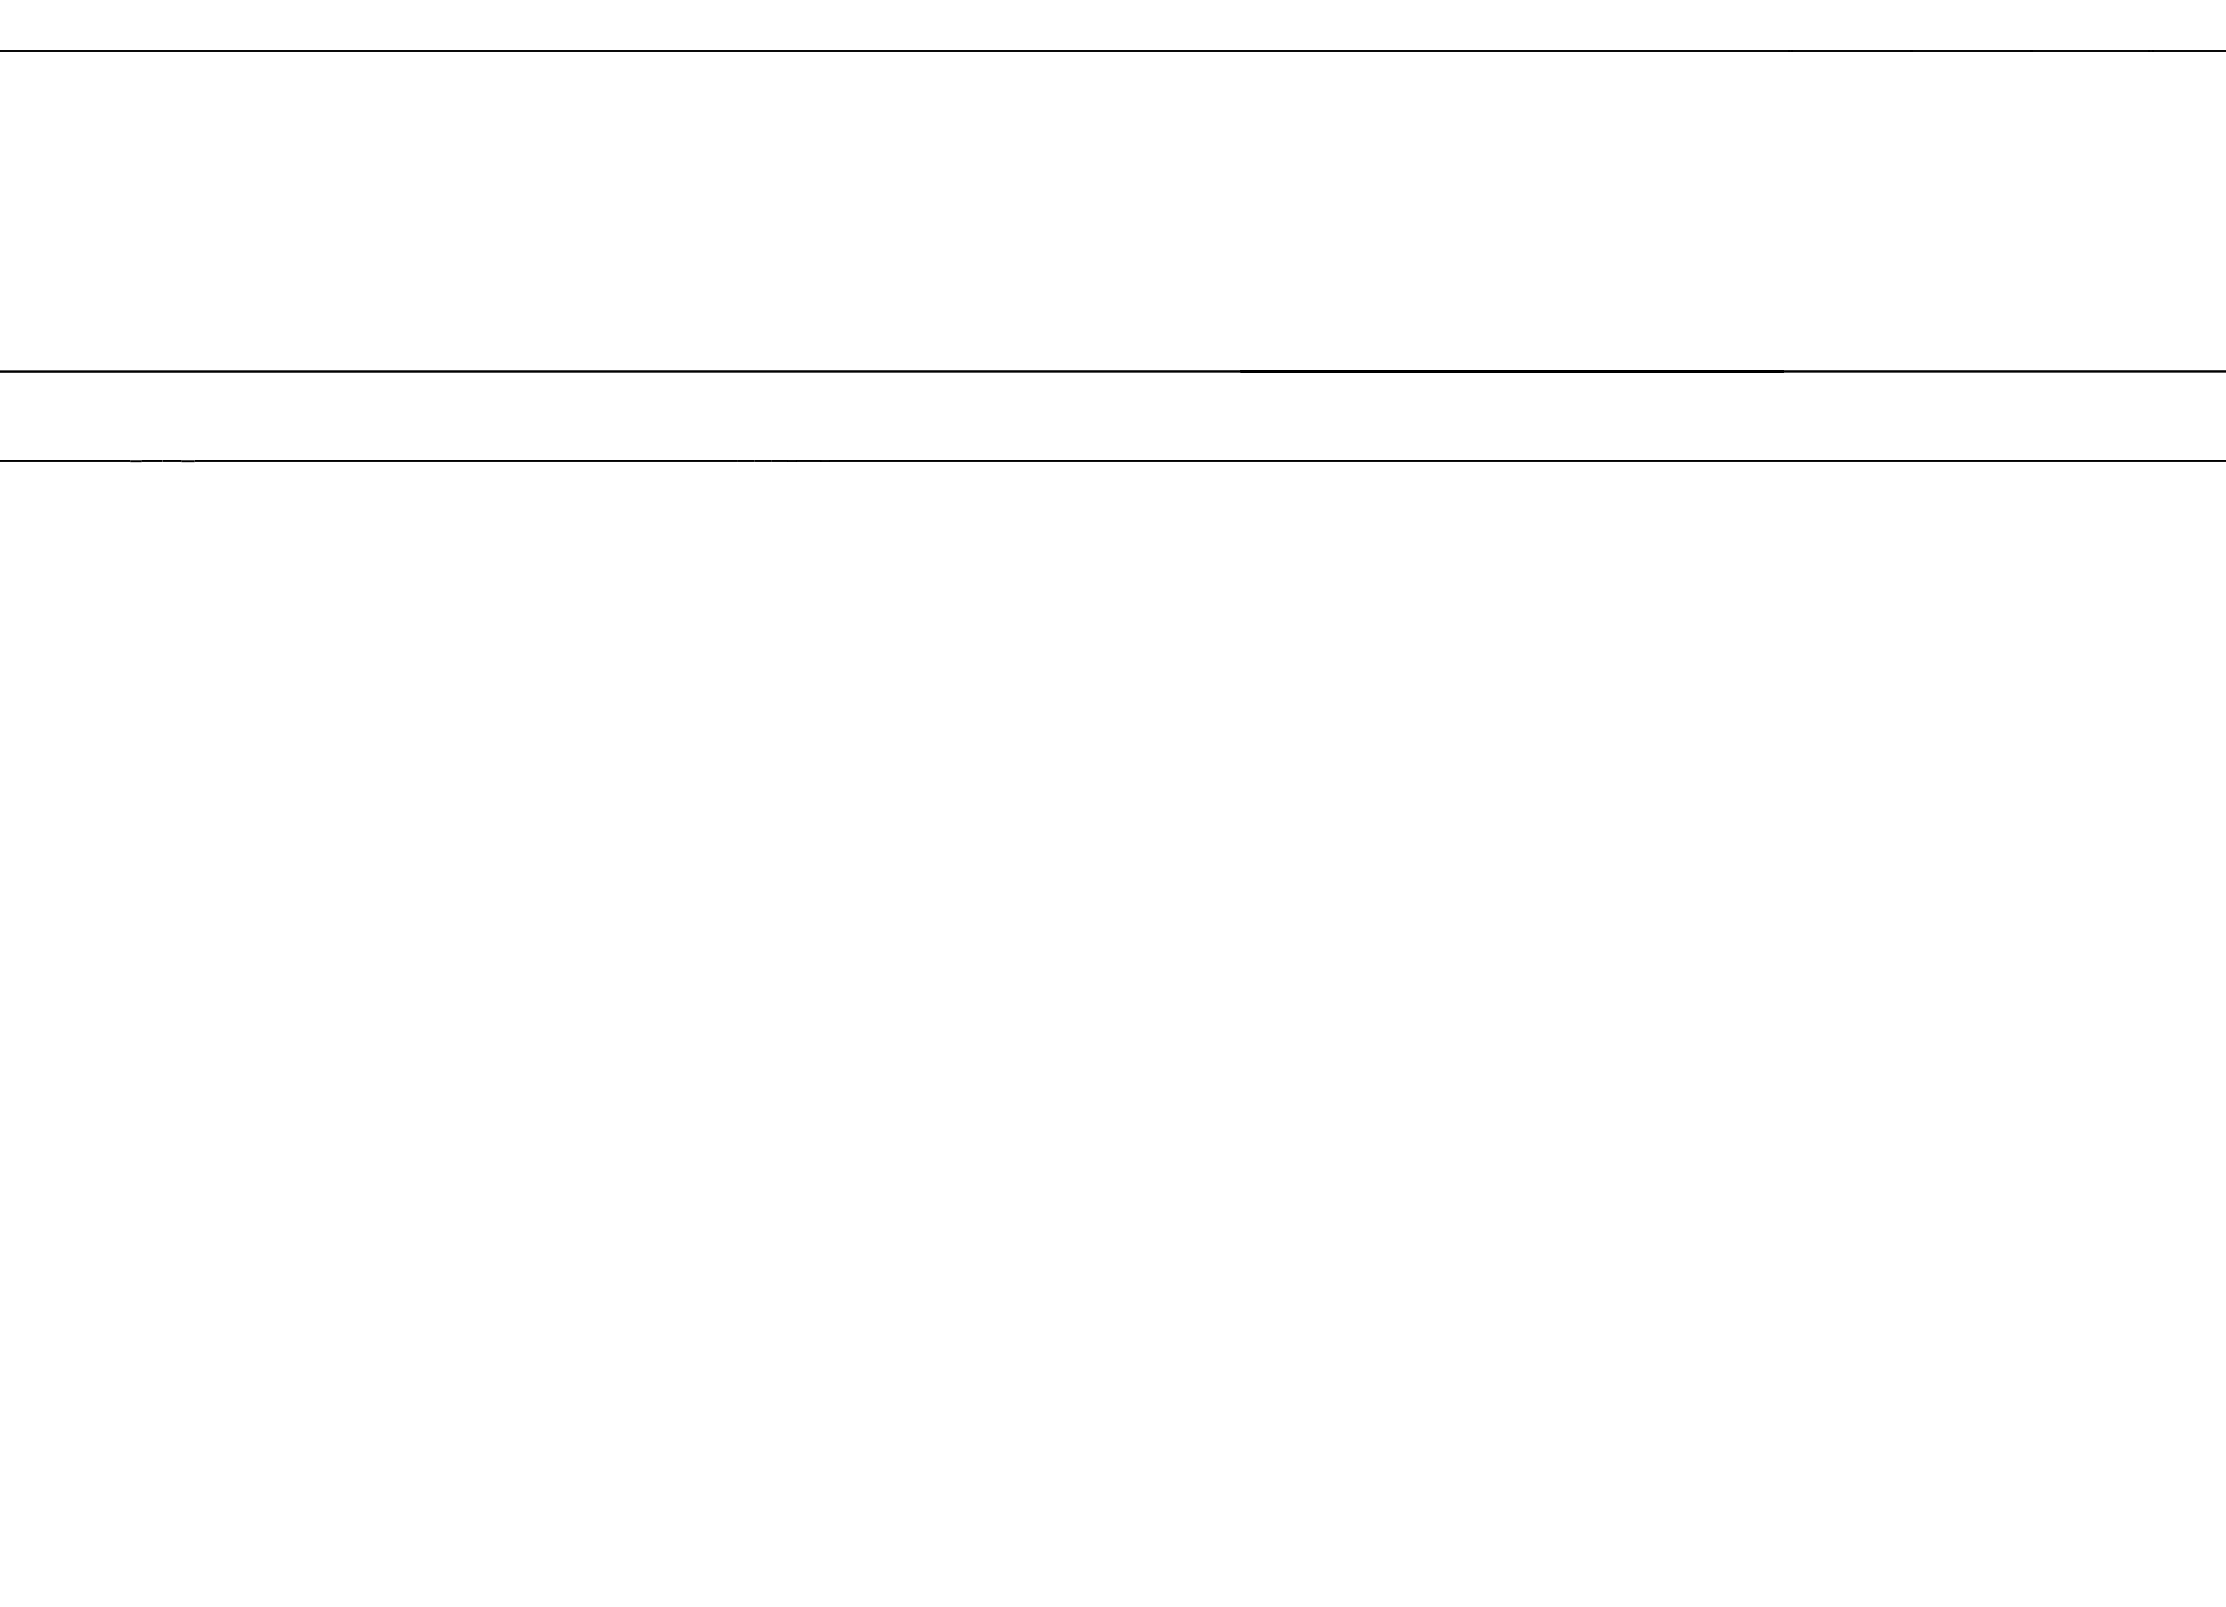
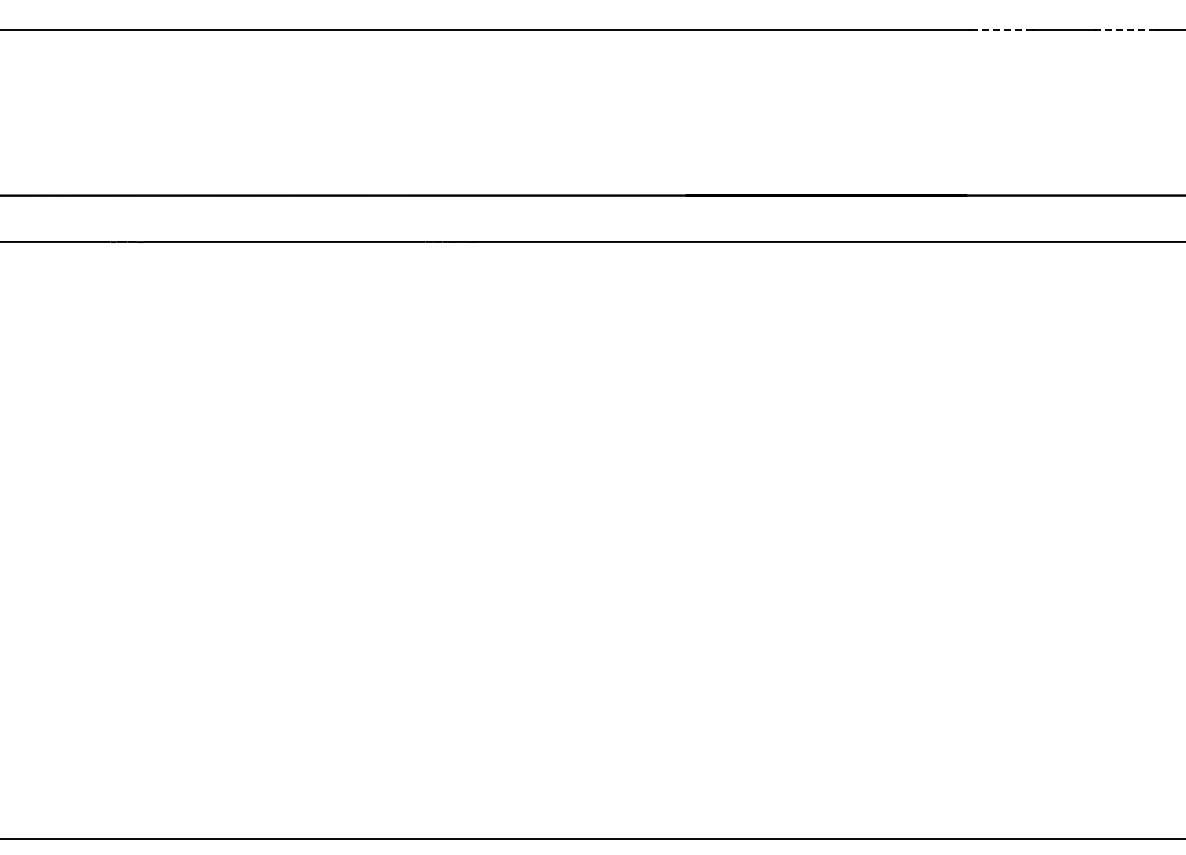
line: (1851, 50) -> (1002, 29), solid -> dashed
line: (2089, 50) -> (1125, 29), solid -> dashed

